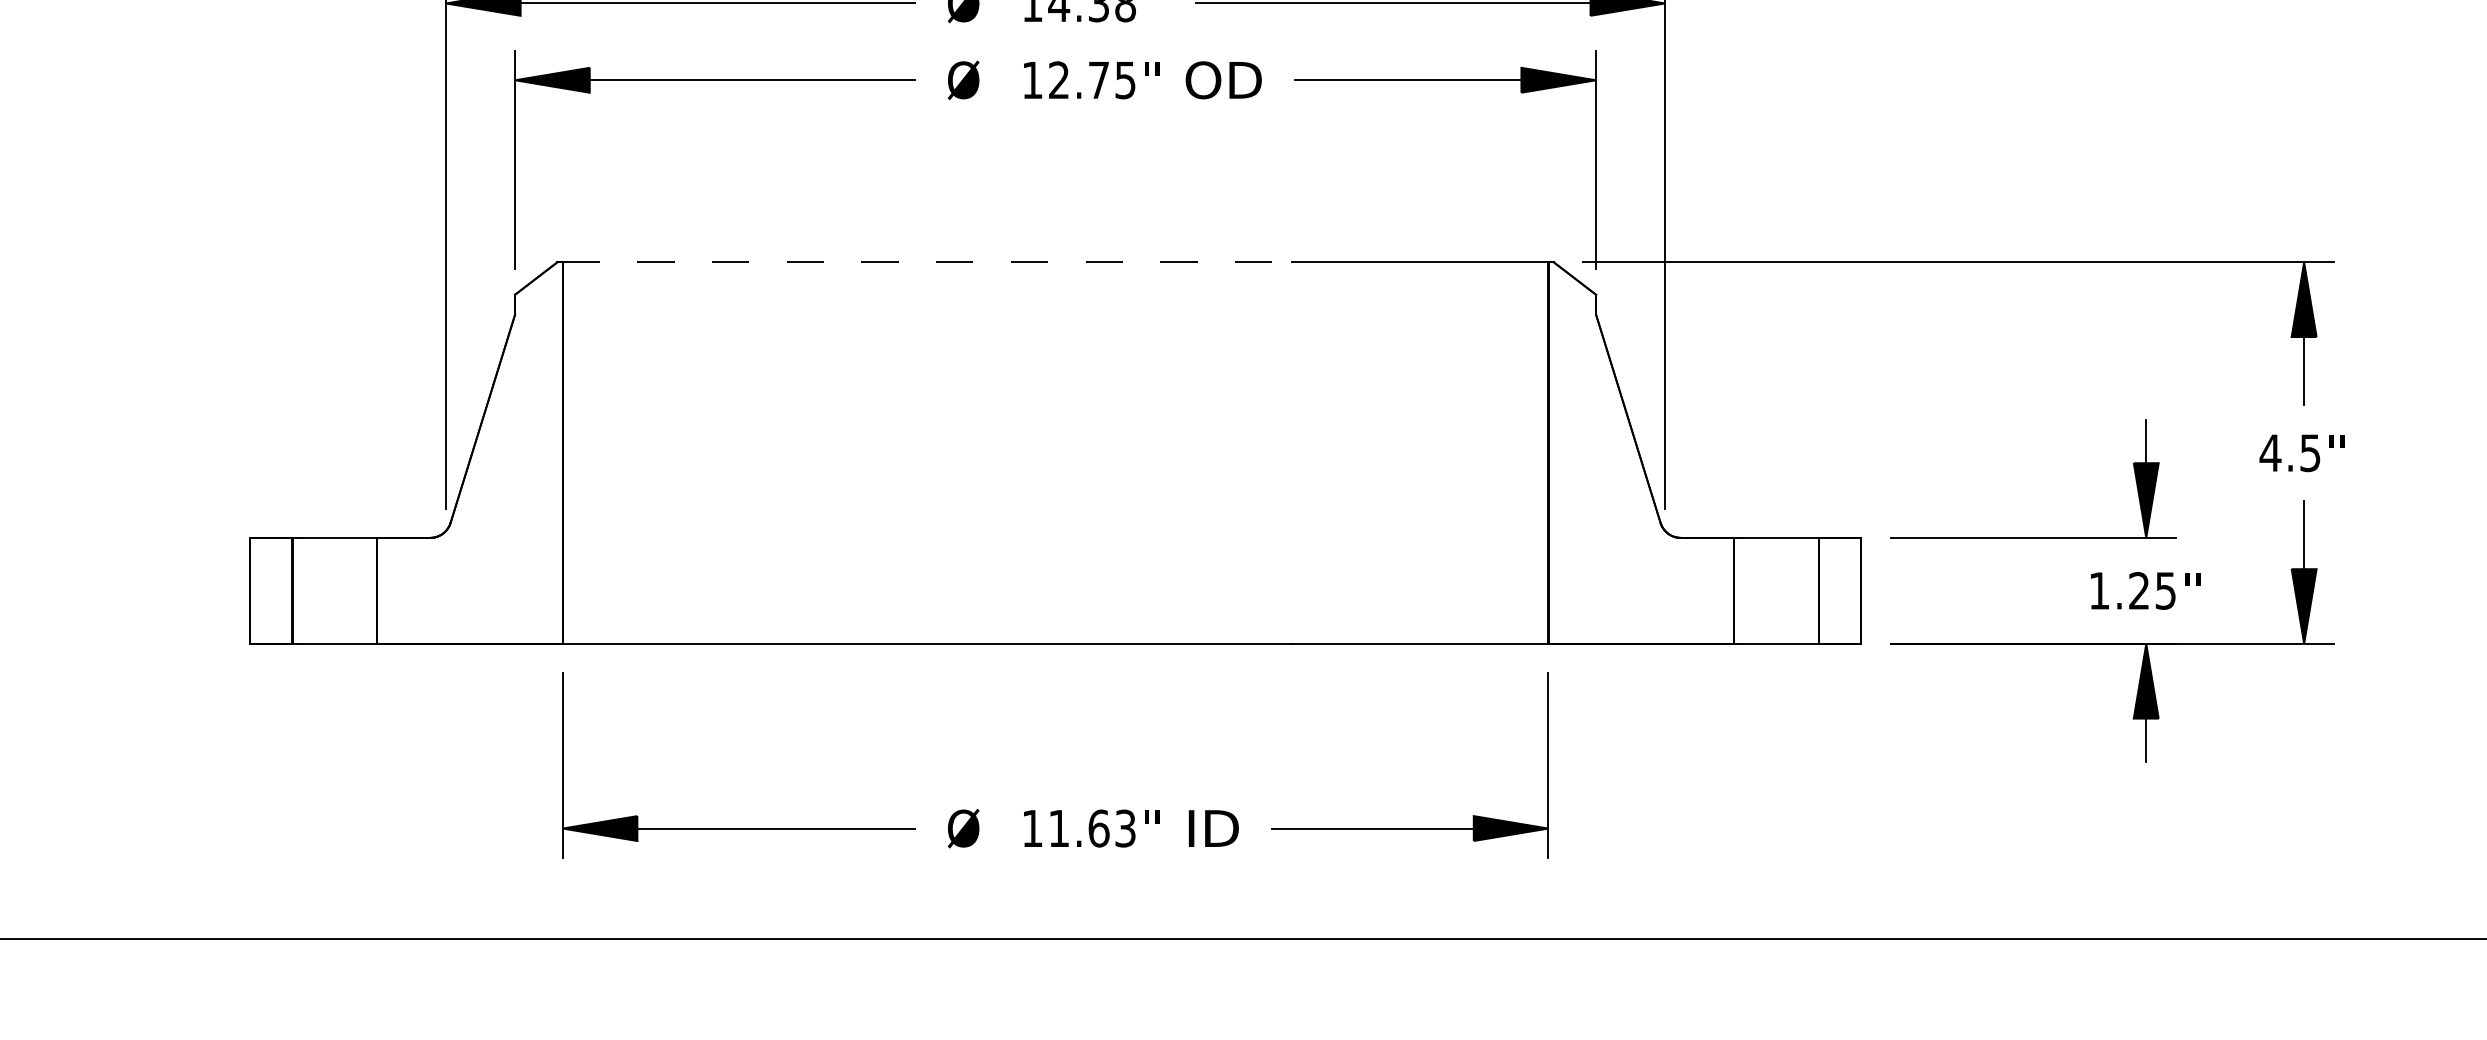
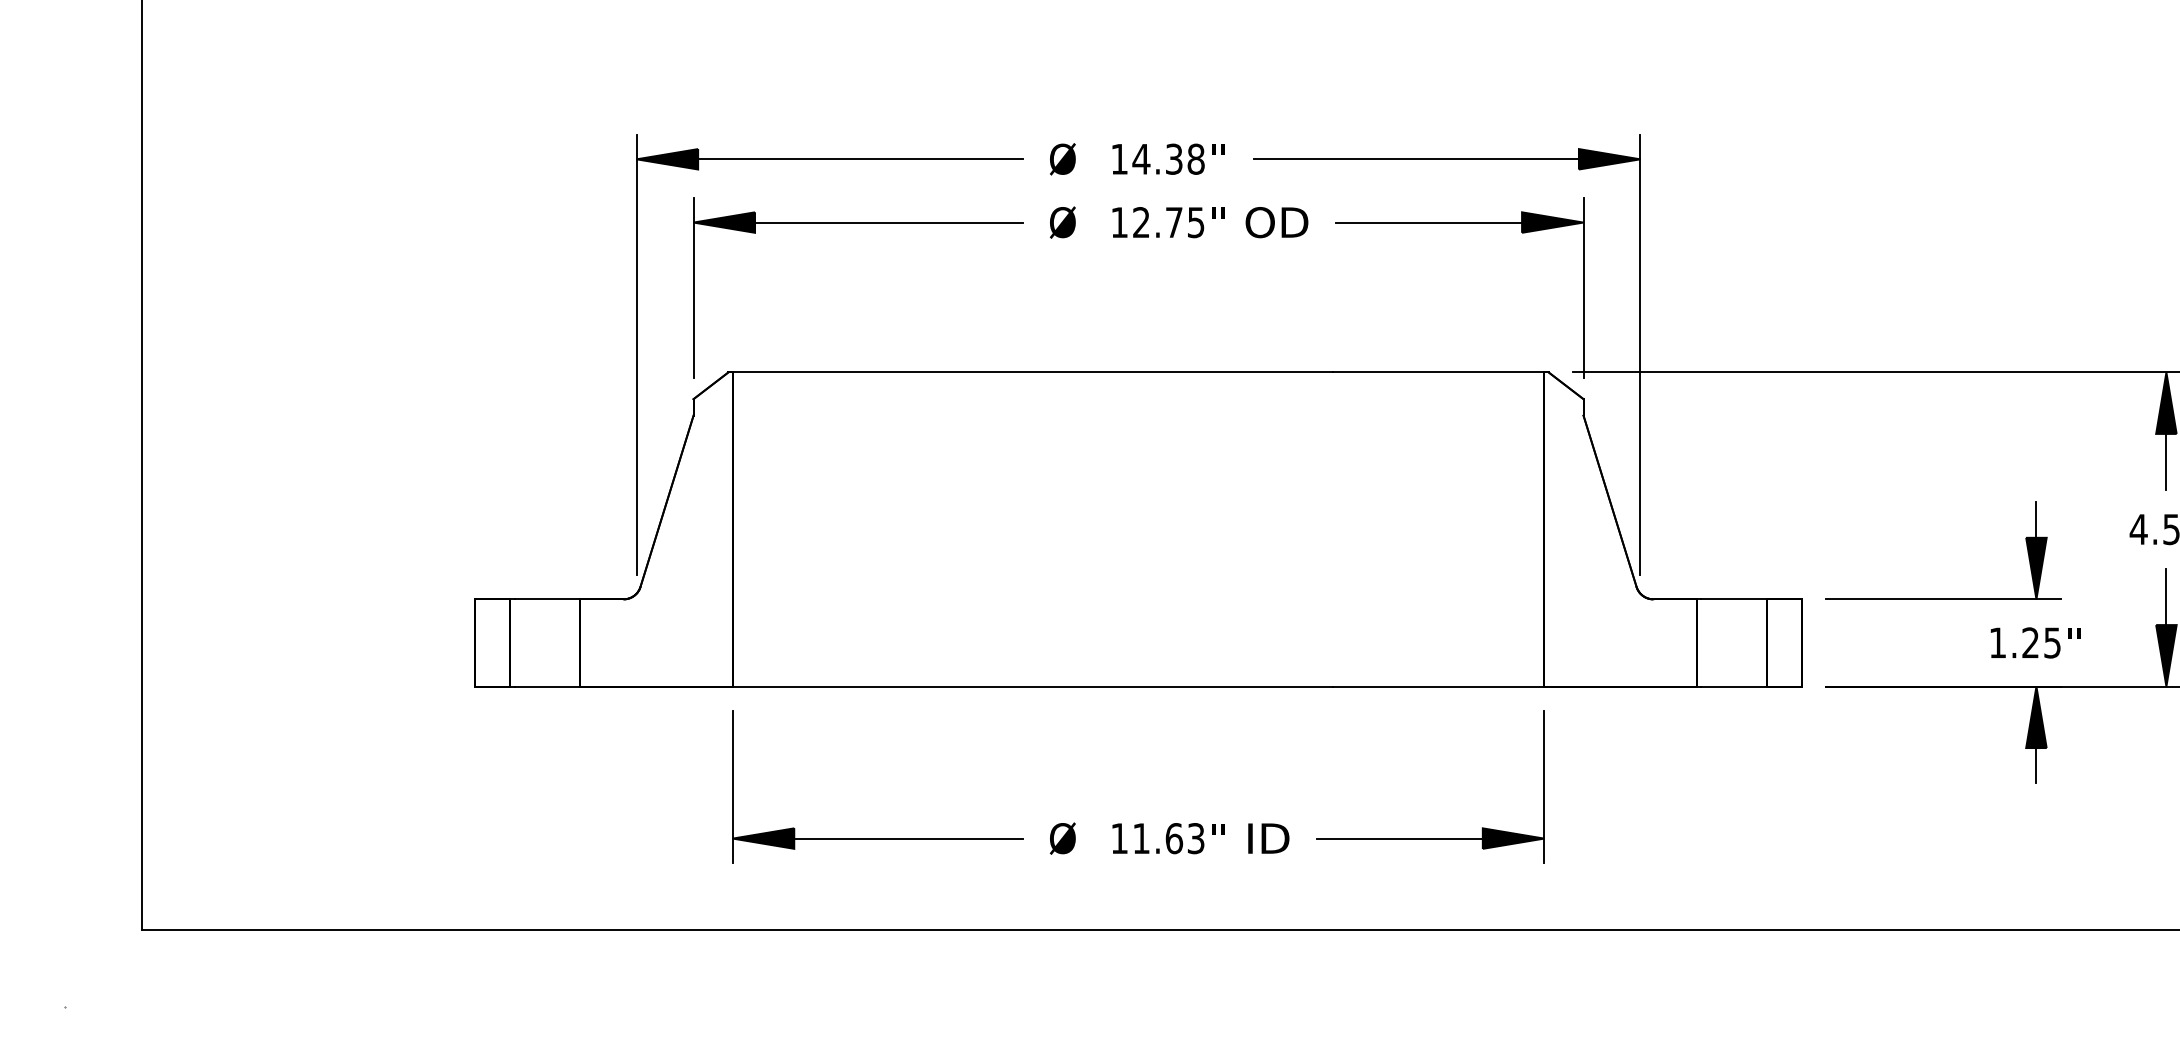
line: (927, 262) -> (1033, 372), dashed -> solid

